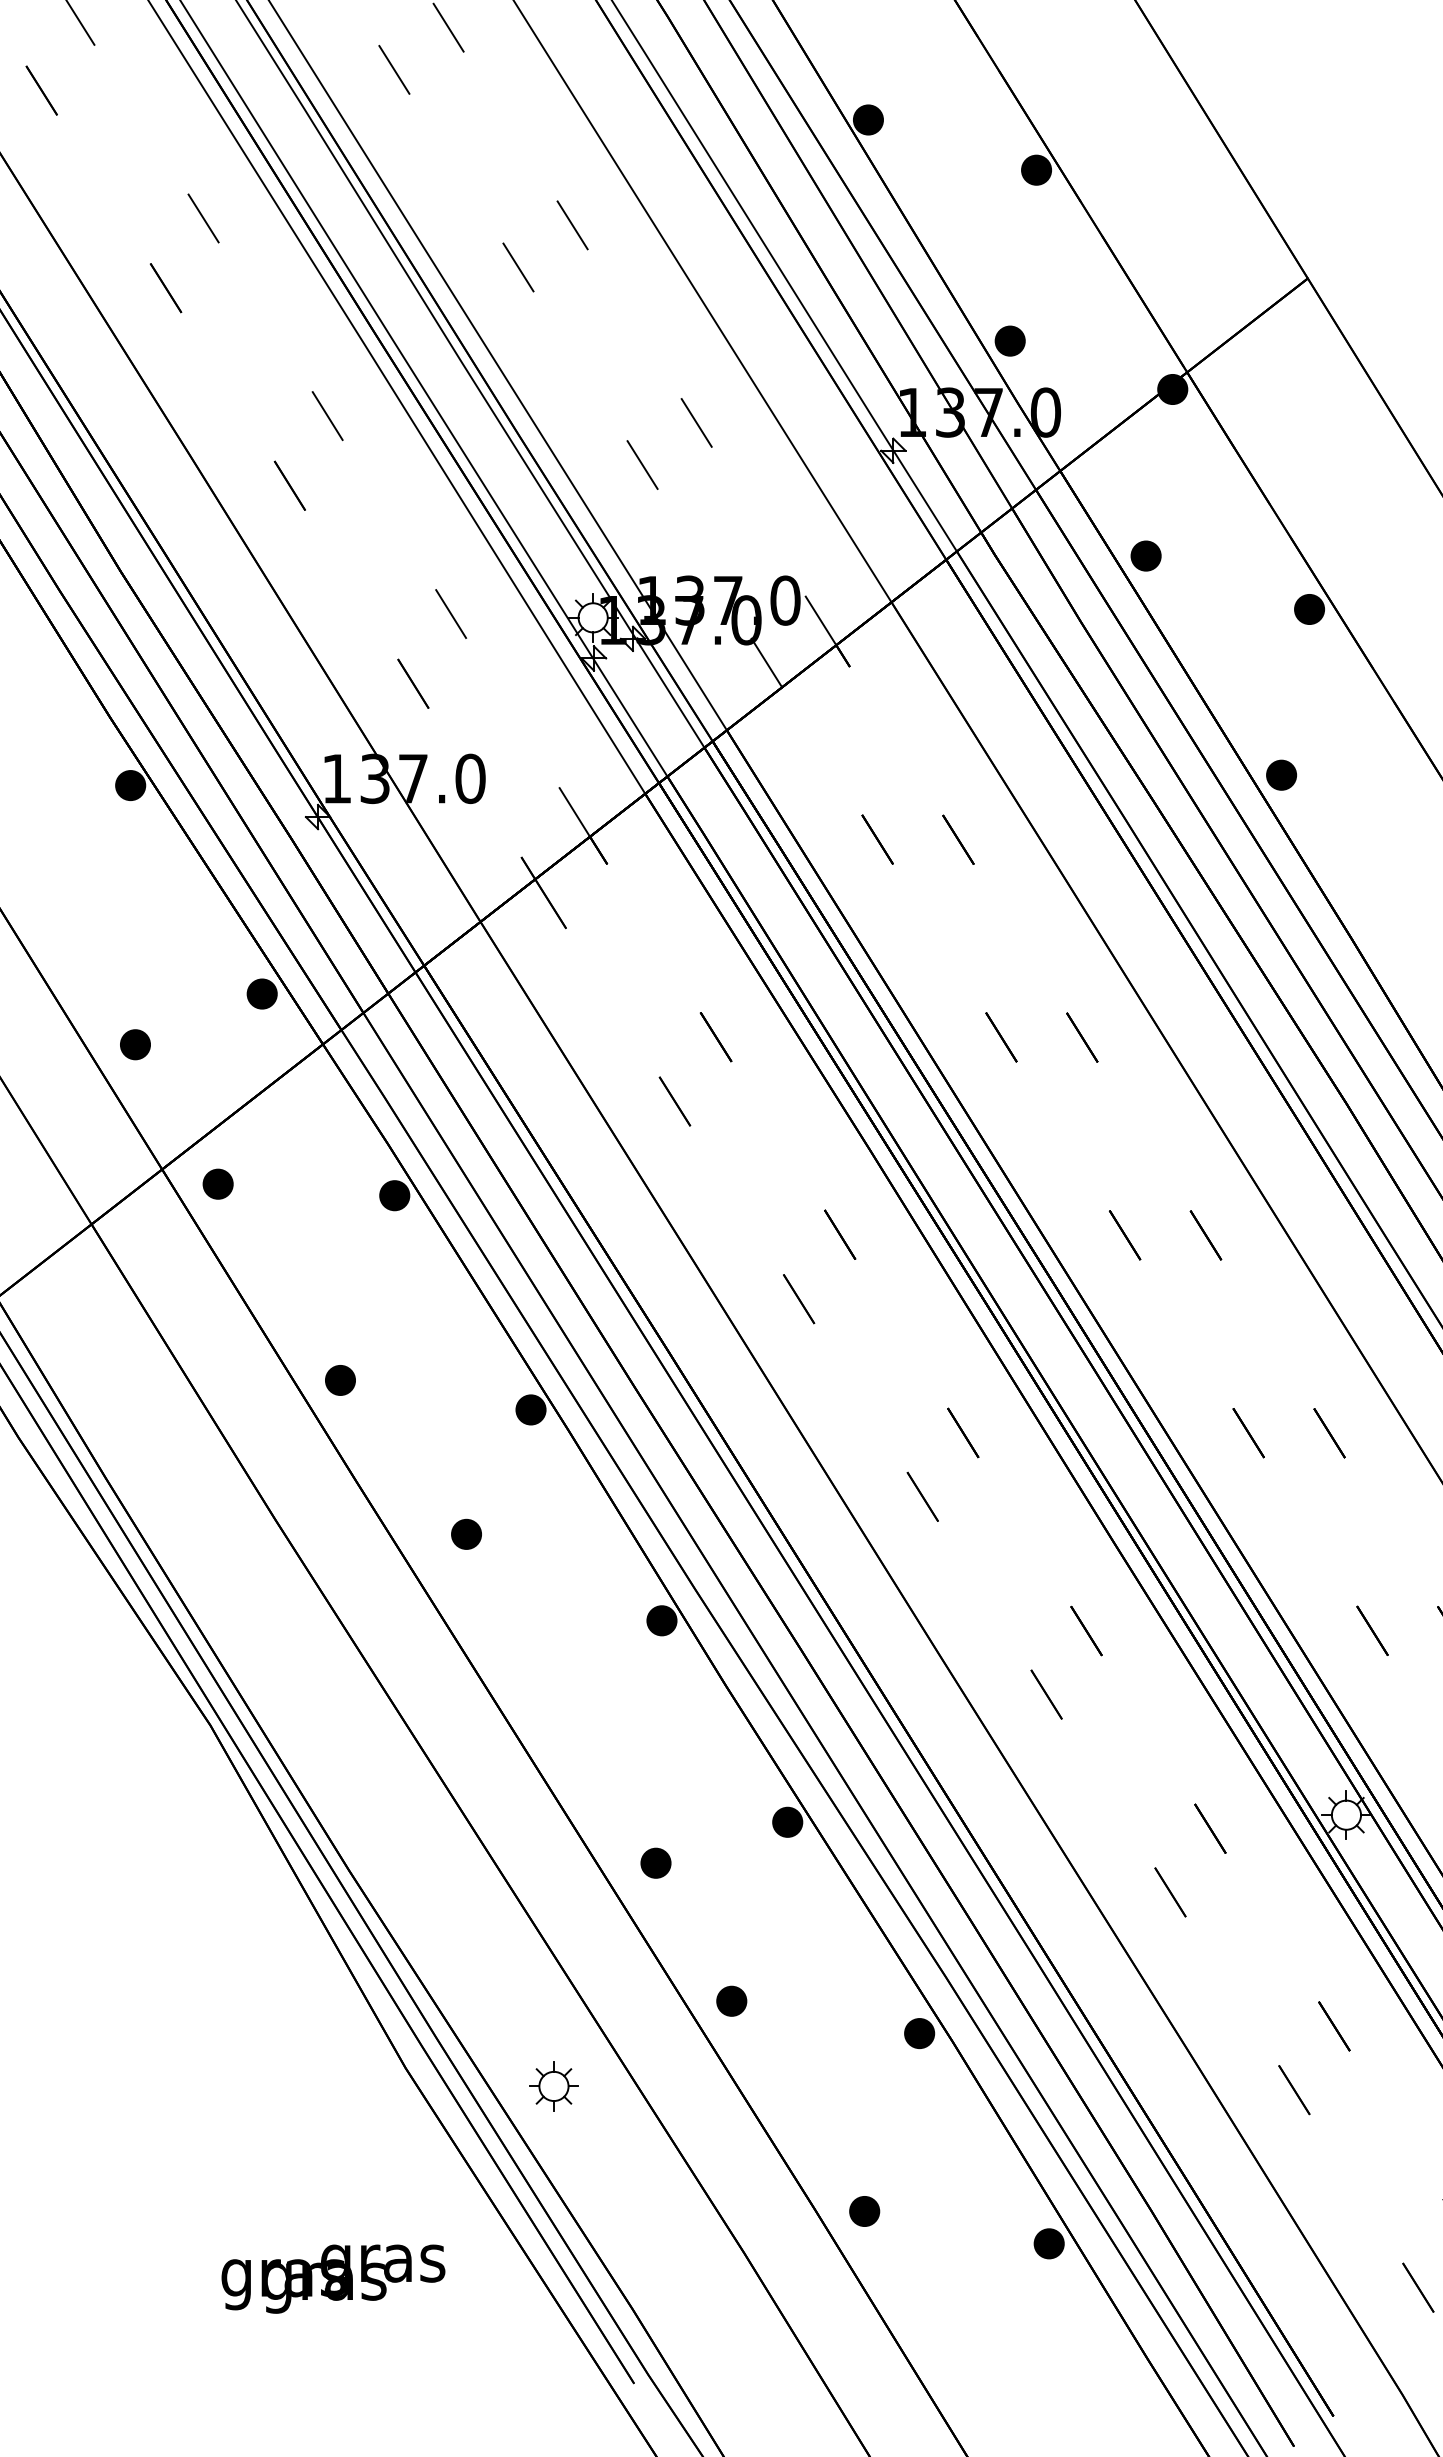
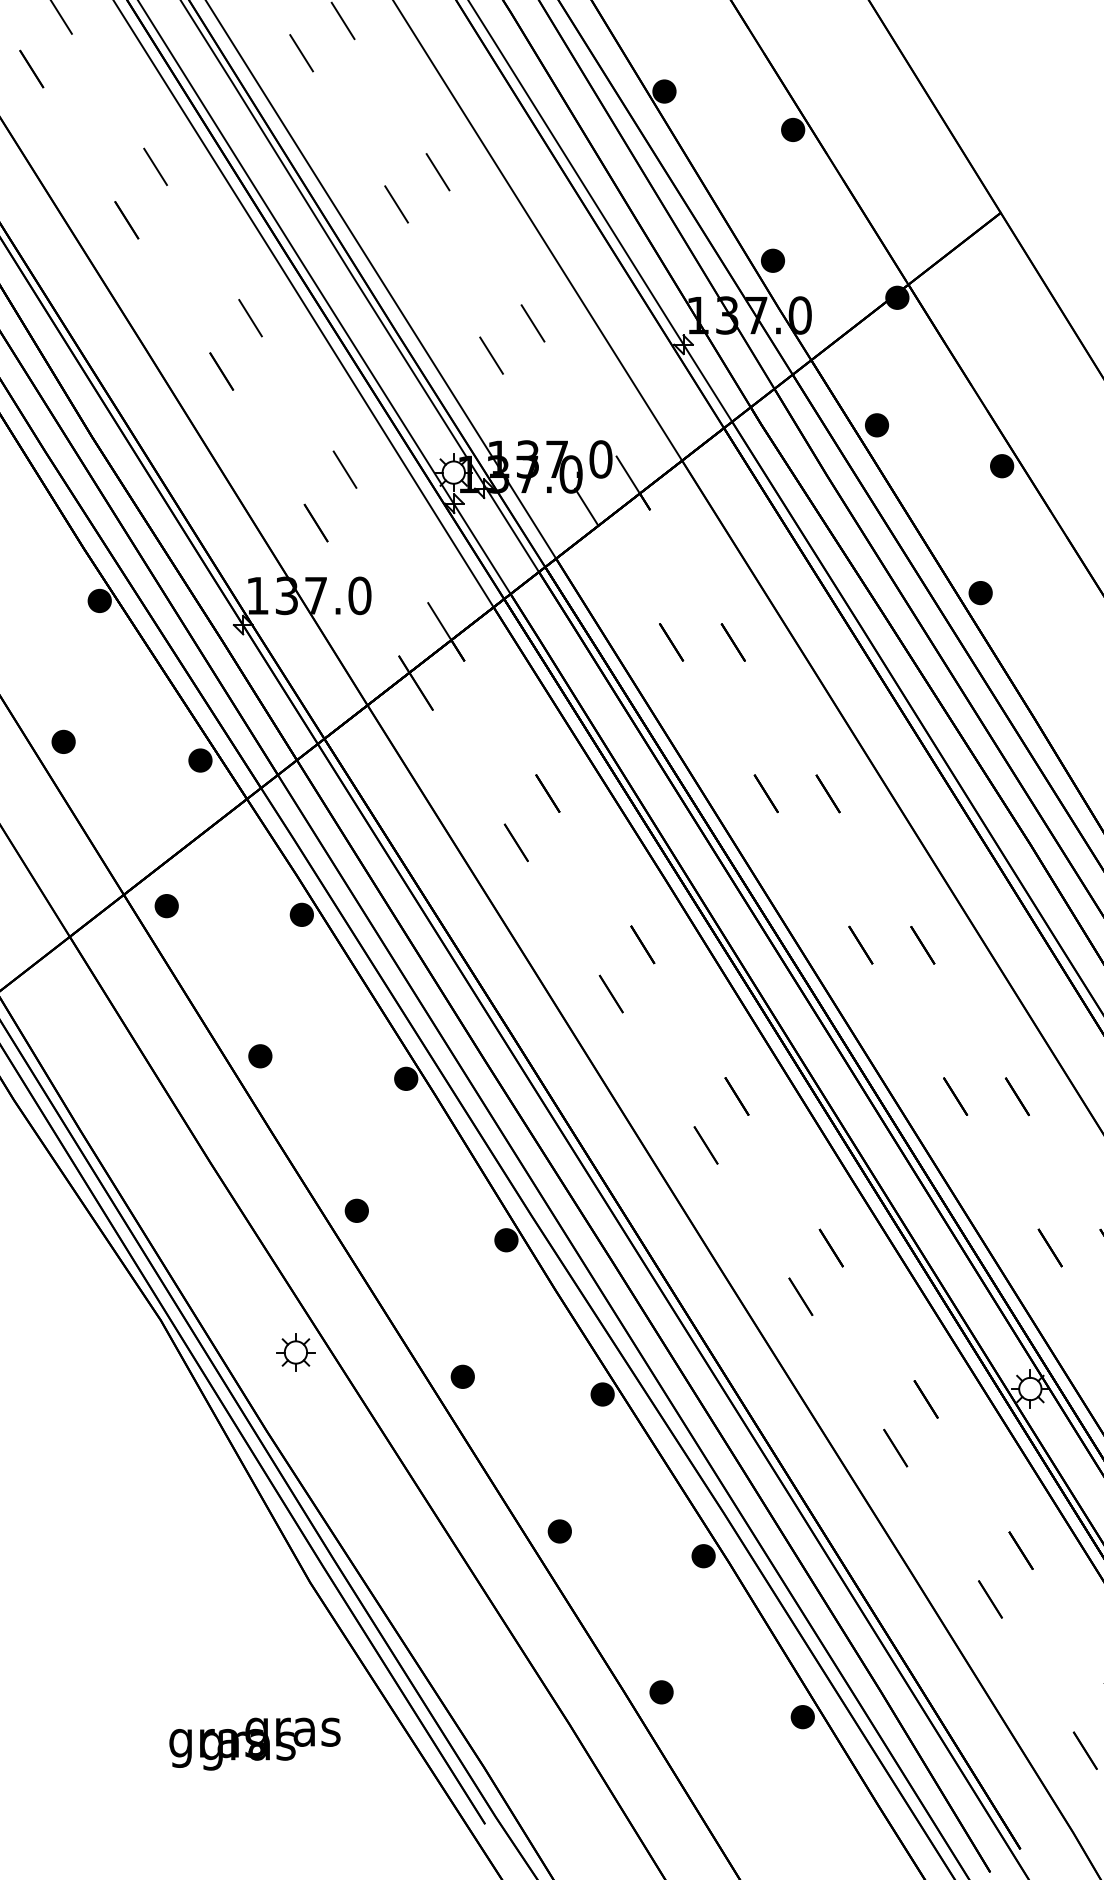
part: (135, 1044) -> (63, 741), moved
part: (466, 1533) -> (356, 1210), moved
part: (655, 1862) -> (462, 1376), moved
part: (553, 2086) -> (295, 1352), moved

